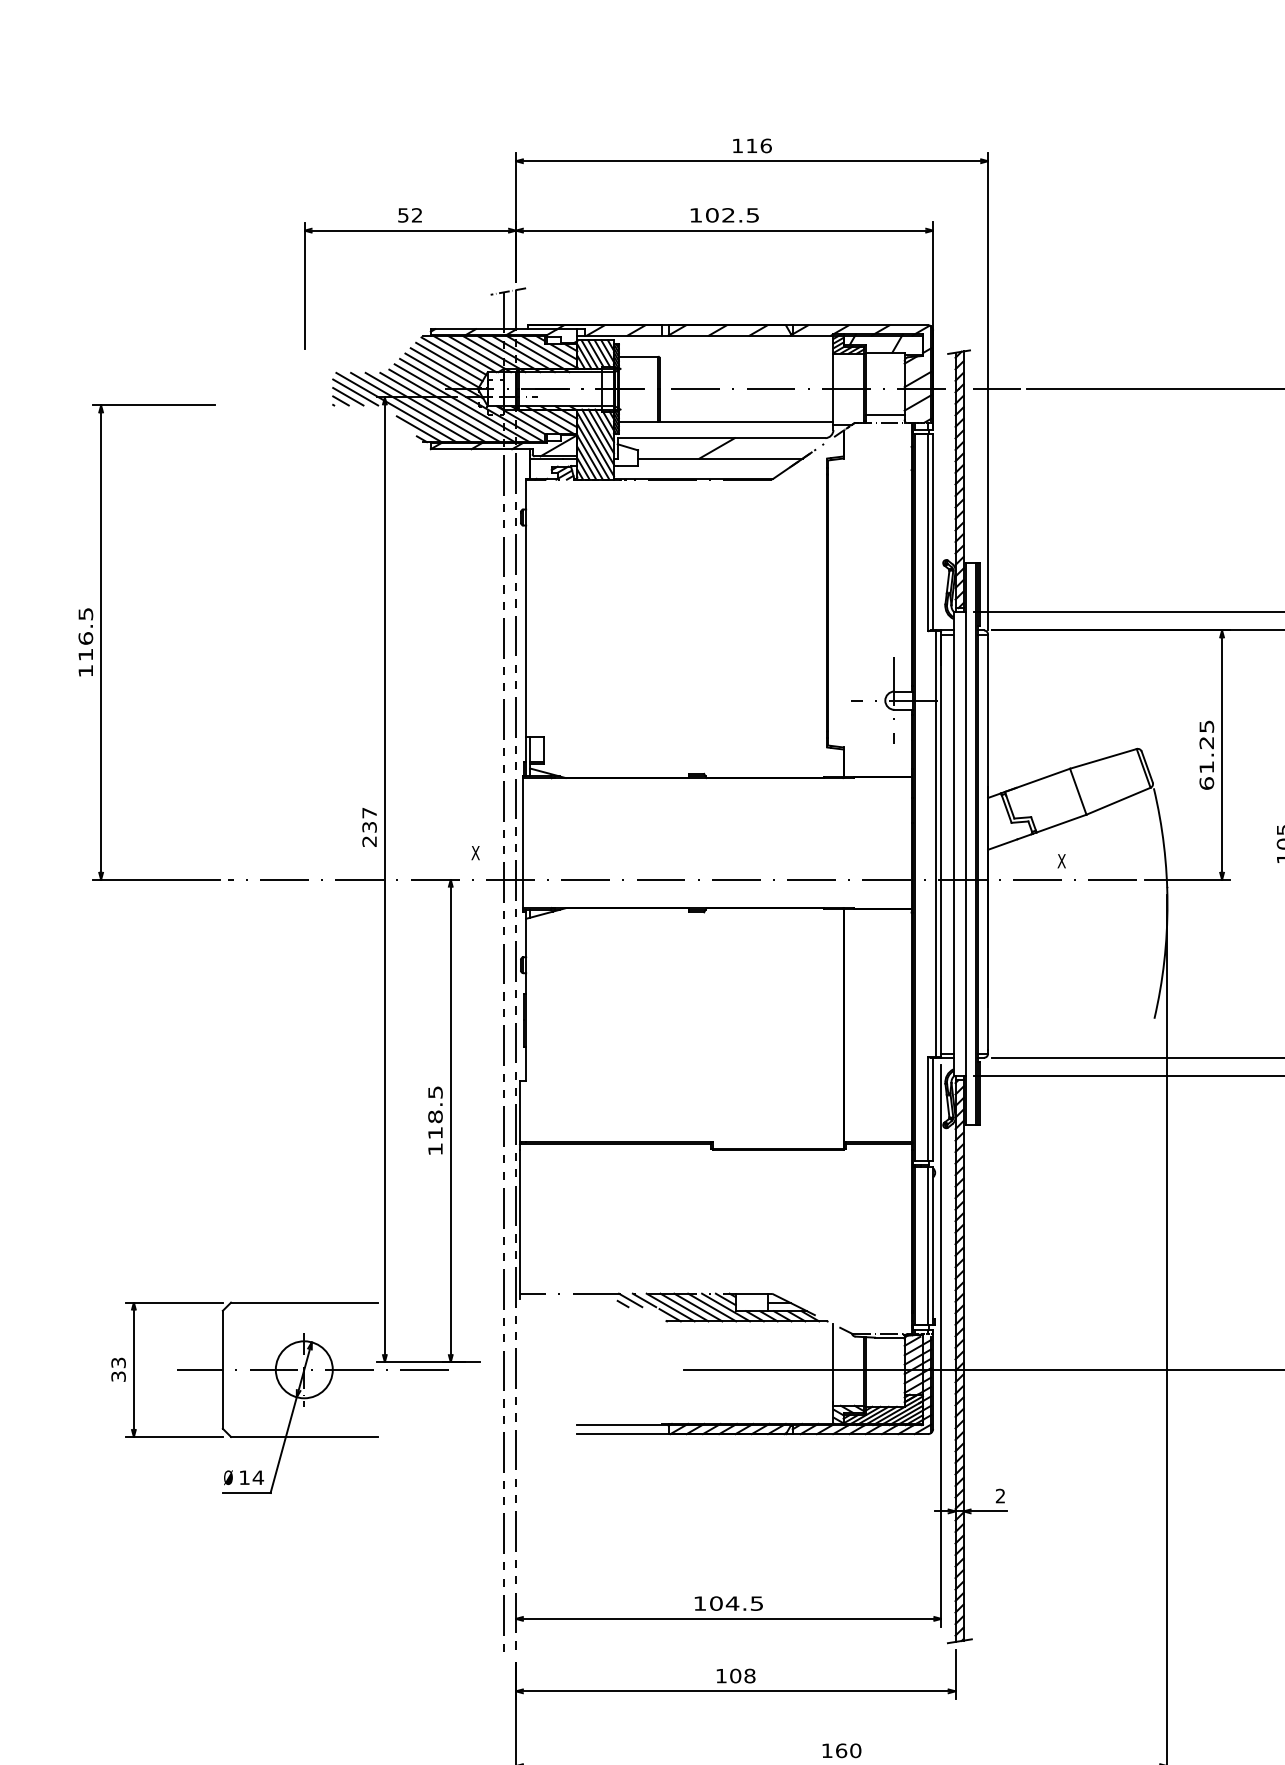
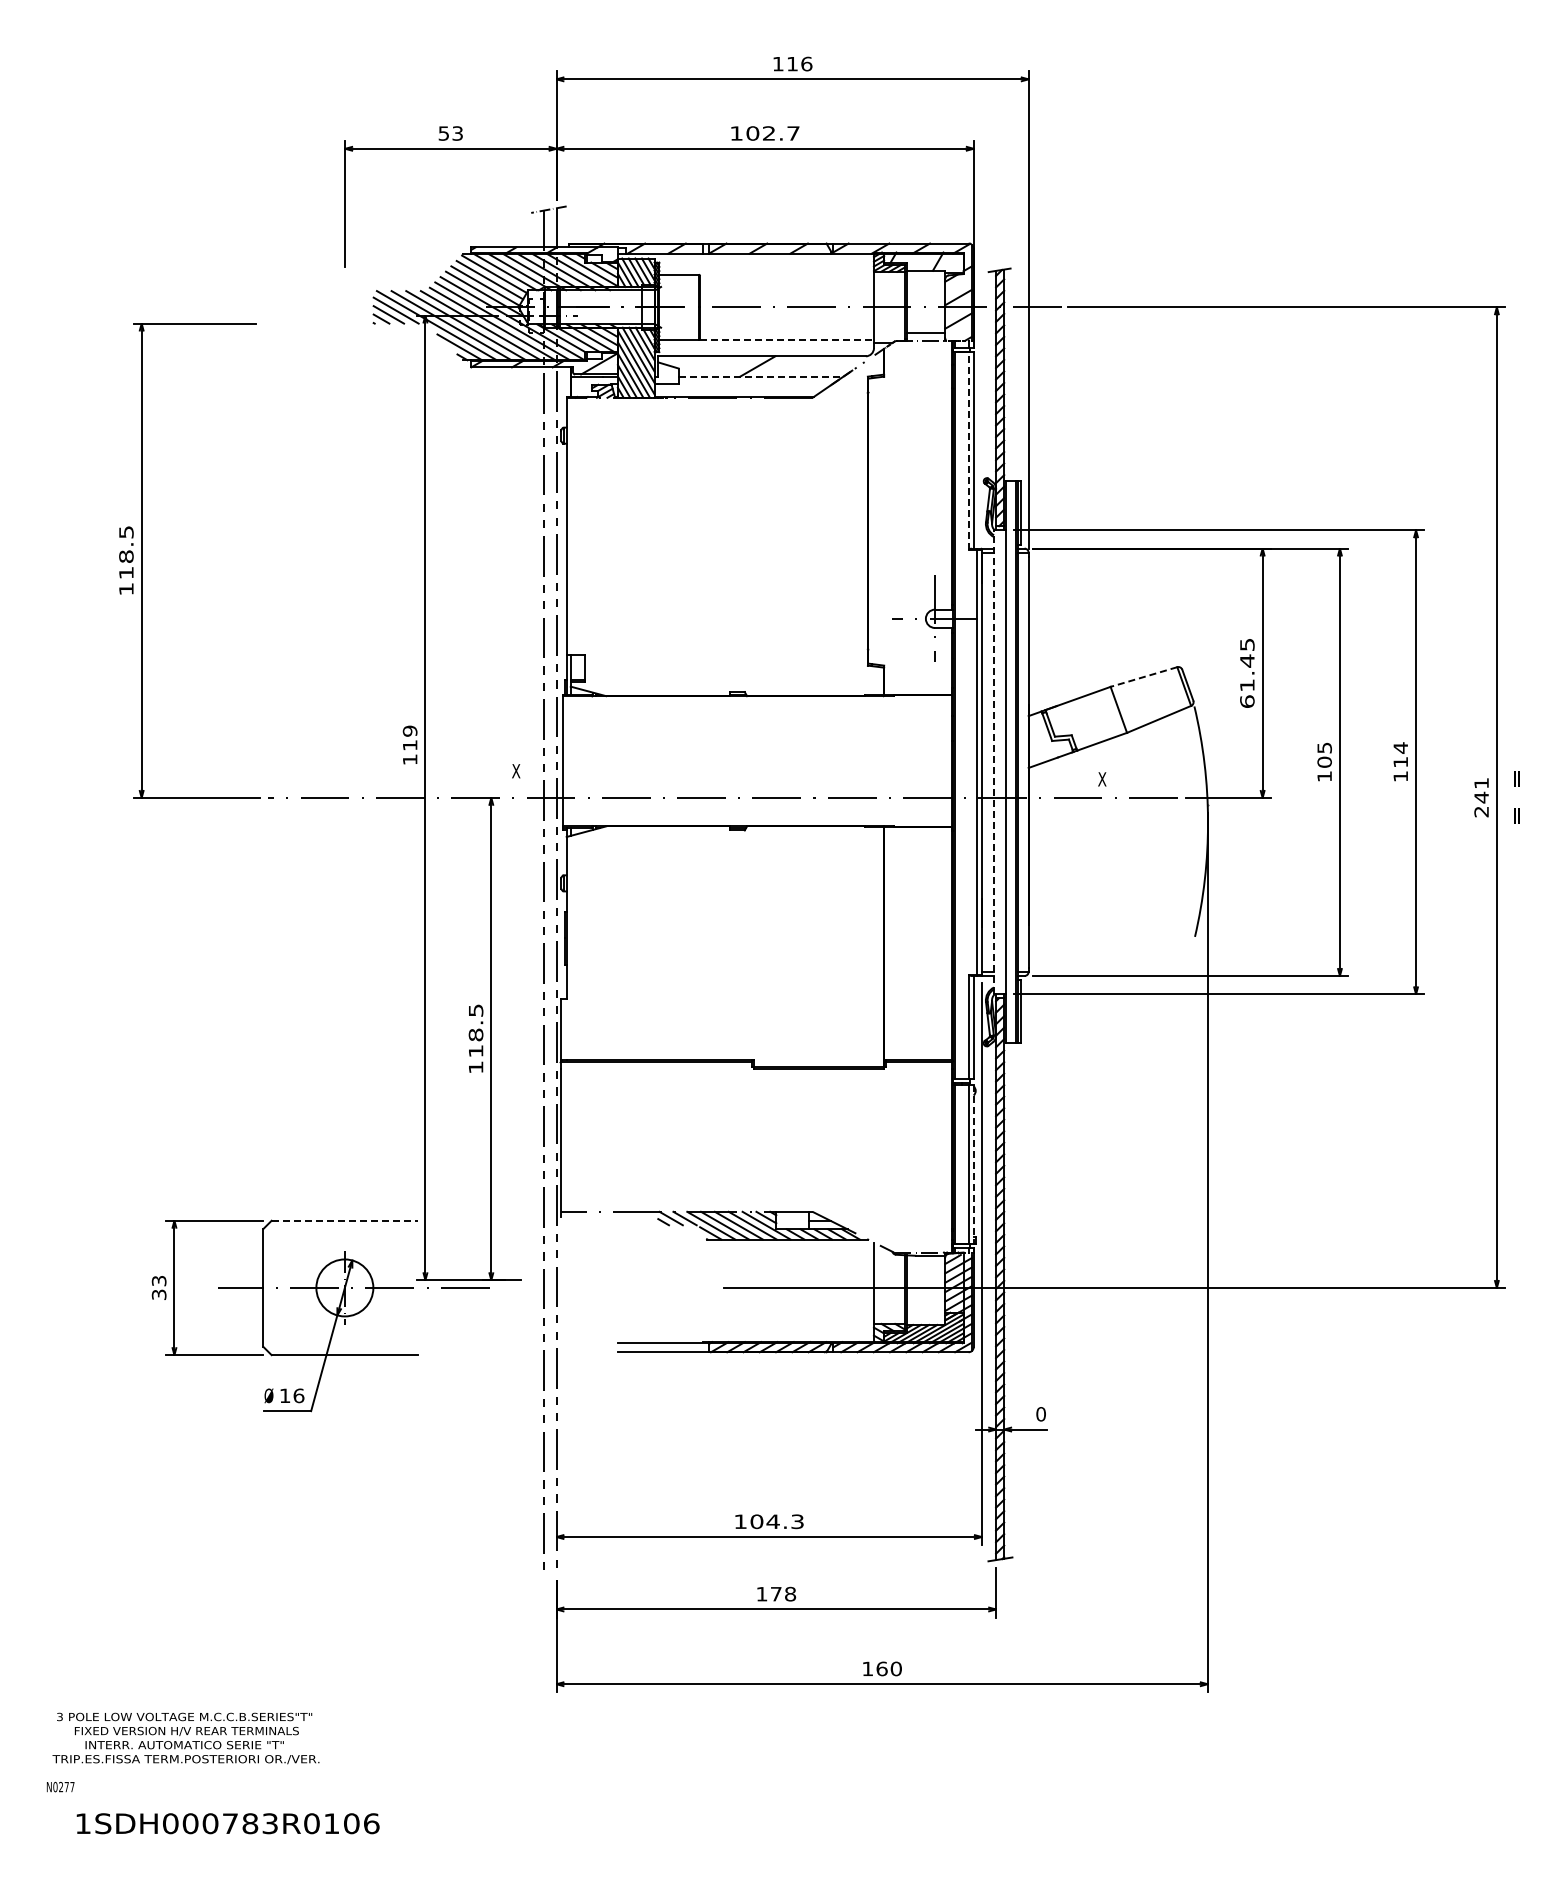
text: (416, 215) -> (457, 133), 52 -> 53
text: (752, 215) -> (793, 133), 102.5 -> 102.7
line: (746, 421) -> (787, 339), solid -> dashed
line: (720, 458) -> (761, 376), solid -> dashed
line: (927, 532) -> (968, 450), solid -> dashed
text: (85, 638) -> (126, 556), 116.5 -> 118.5
text: (1206, 742) -> (1247, 660), 61.25 -> 61.45
line: (1102, 759) -> (1143, 677), solid -> dashed
text: (368, 827) -> (409, 745), 237 -> 119
line: (953, 844) -> (994, 762), solid -> dashed
line: (932, 1246) -> (973, 1164), solid -> dashed
line: (304, 1302) -> (345, 1220), solid -> dashed
text: (257, 1477) -> (298, 1395), 14 -> 16
text: (999, 1496) -> (1040, 1414), 2 -> 0
text: (756, 1603) -> (797, 1521), 104.5 -> 104.3
text: (734, 1675) -> (775, 1593), 108 -> 178

